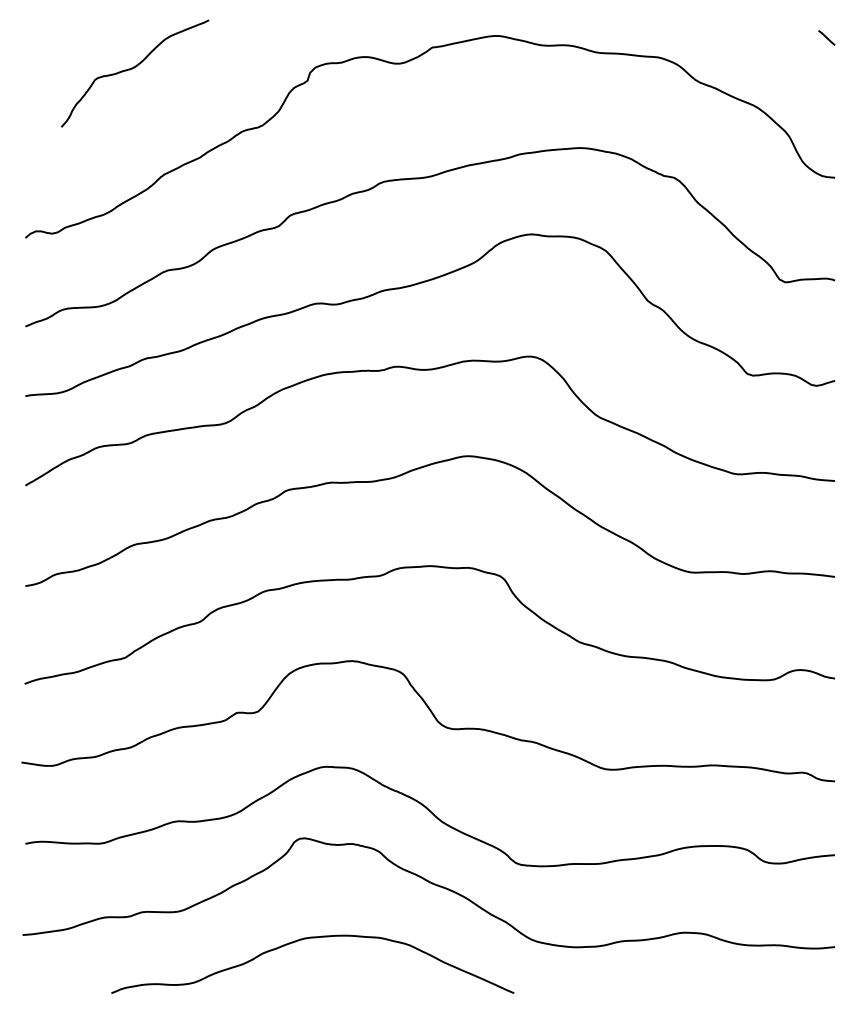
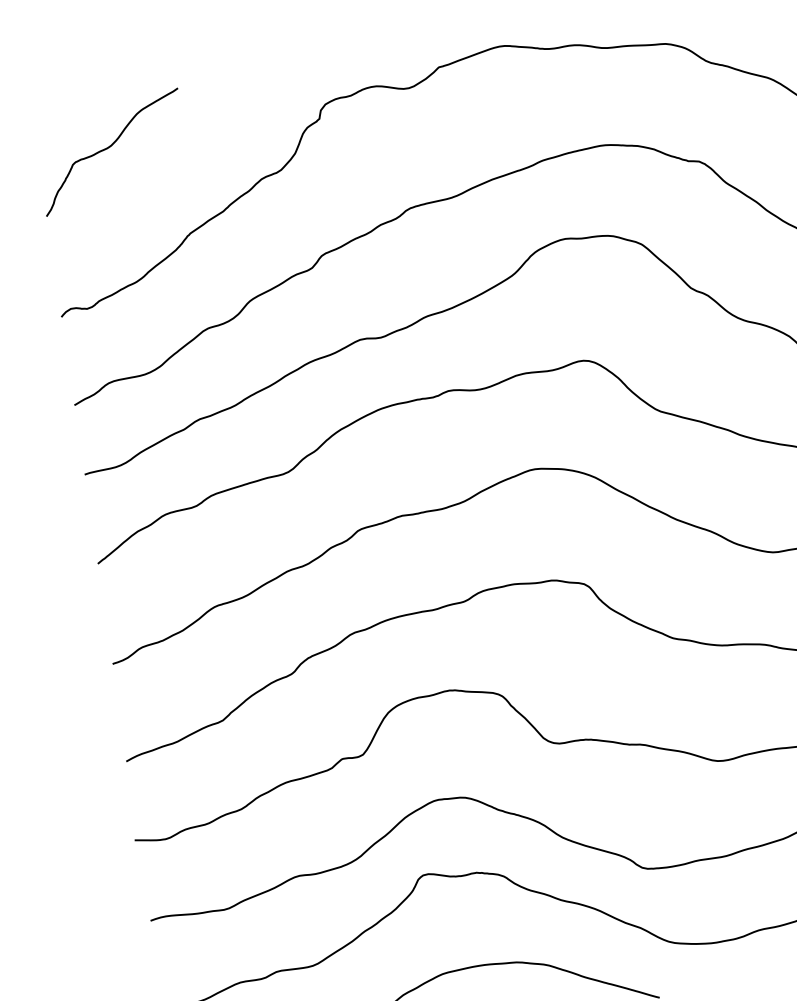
curve: (132, 69) -> (108, 148), moved

